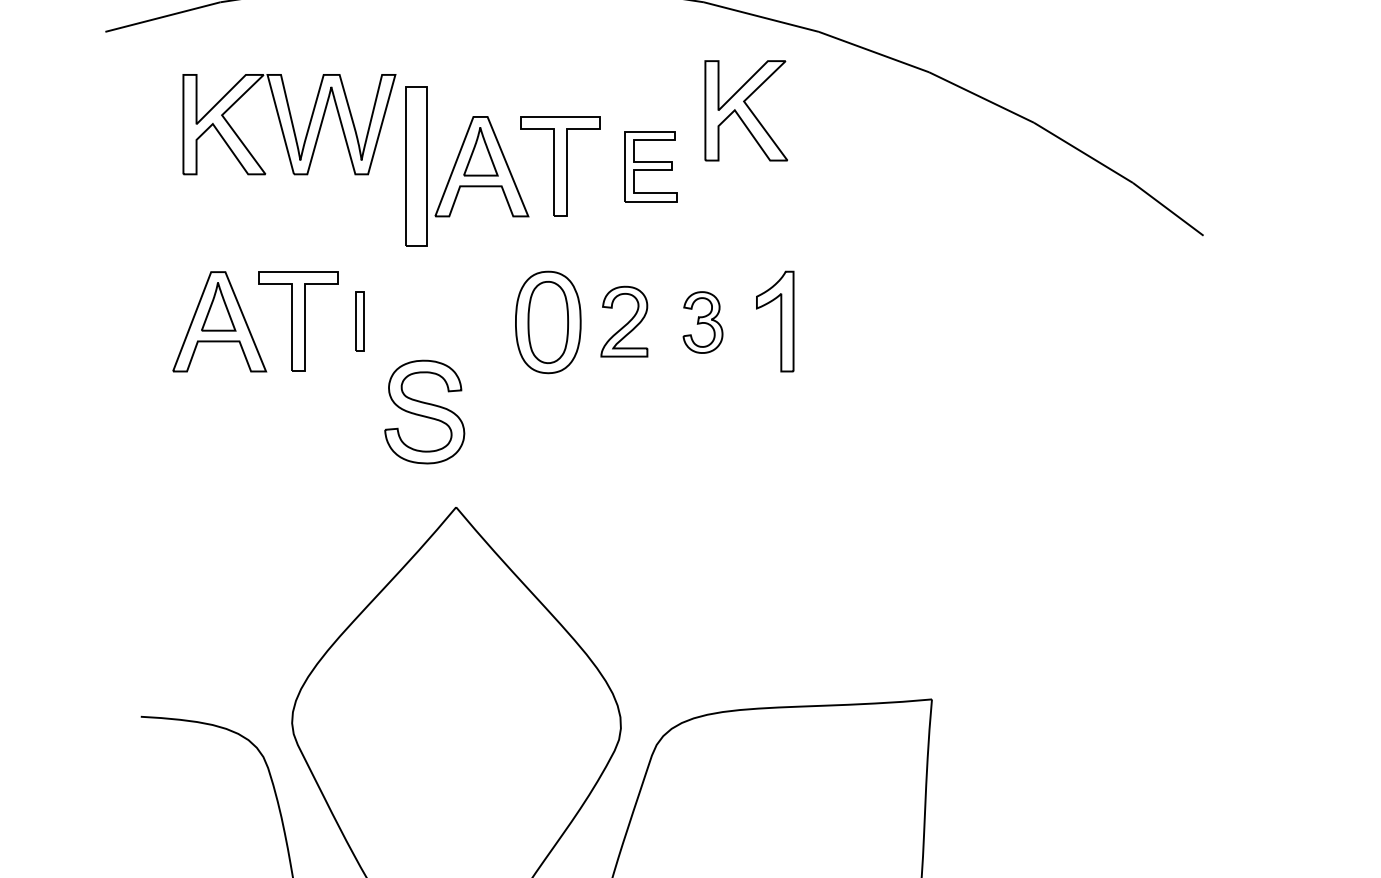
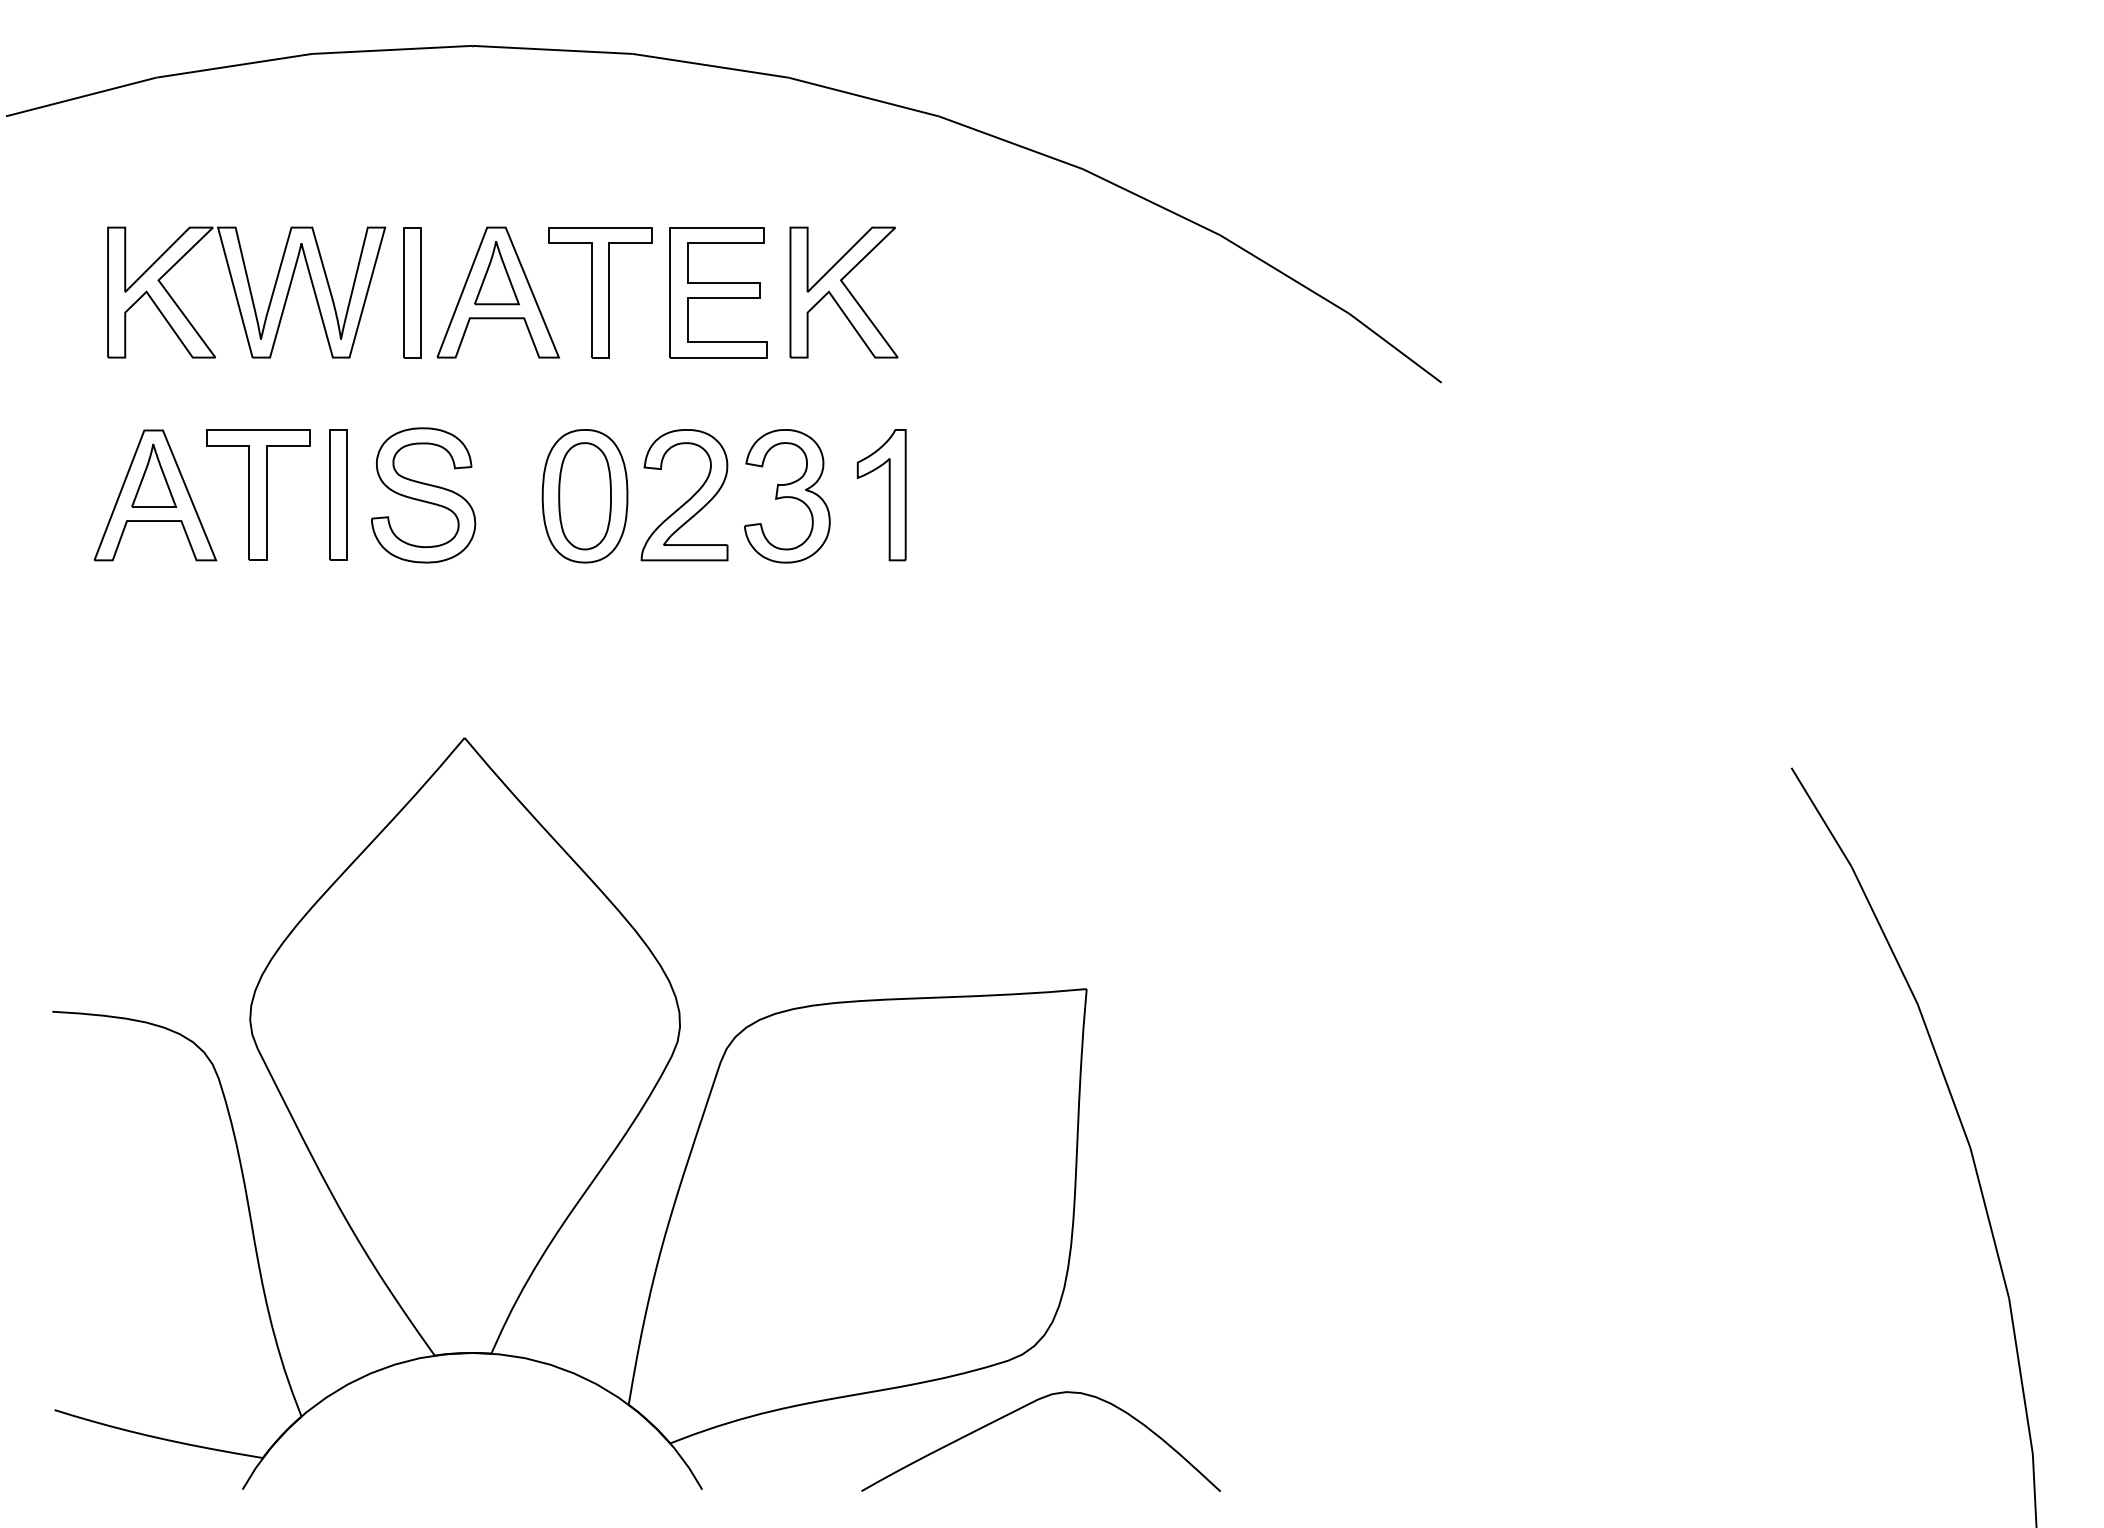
part: (745, 110) -> (843, 292), moved
part: (289, 124) -> (246, 292), moved
part: (416, 166) -> (412, 292), size x0.62
part: (650, 166) -> (718, 292), size x1.43
part: (359, 321) -> (338, 494), size x1.67
part: (624, 321) -> (684, 495), size x1.43
part: (703, 322) -> (787, 496), size x1.67
part: (424, 412) -> (423, 495), moved

